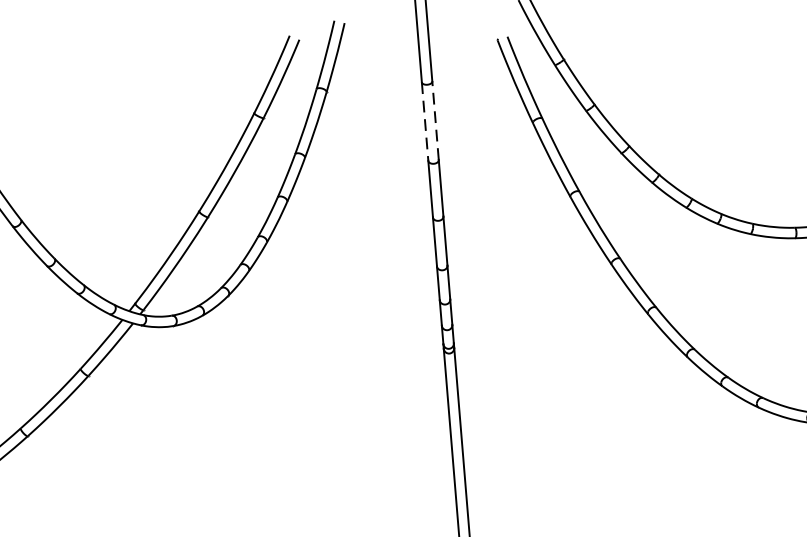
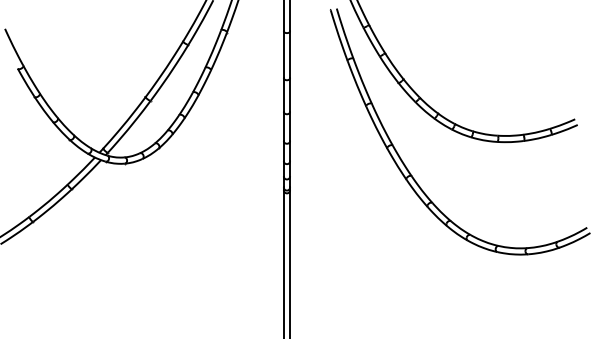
line: (436, 120) -> (290, 54), dashed -> solid
line: (424, 122) -> (283, 55), dashed -> solid

